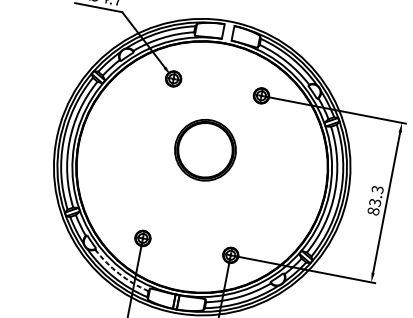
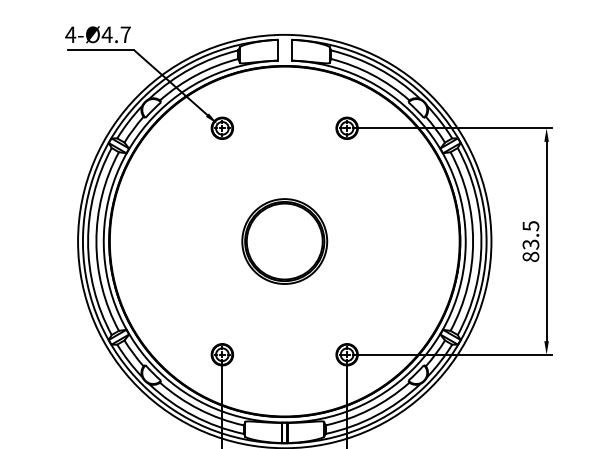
part: (205, 150) -> (284, 241), moved
text: (377, 189) -> (530, 225), 83.3 -> 83.5
arc: (119, 273) -> (199, 409), dashed -> solid

